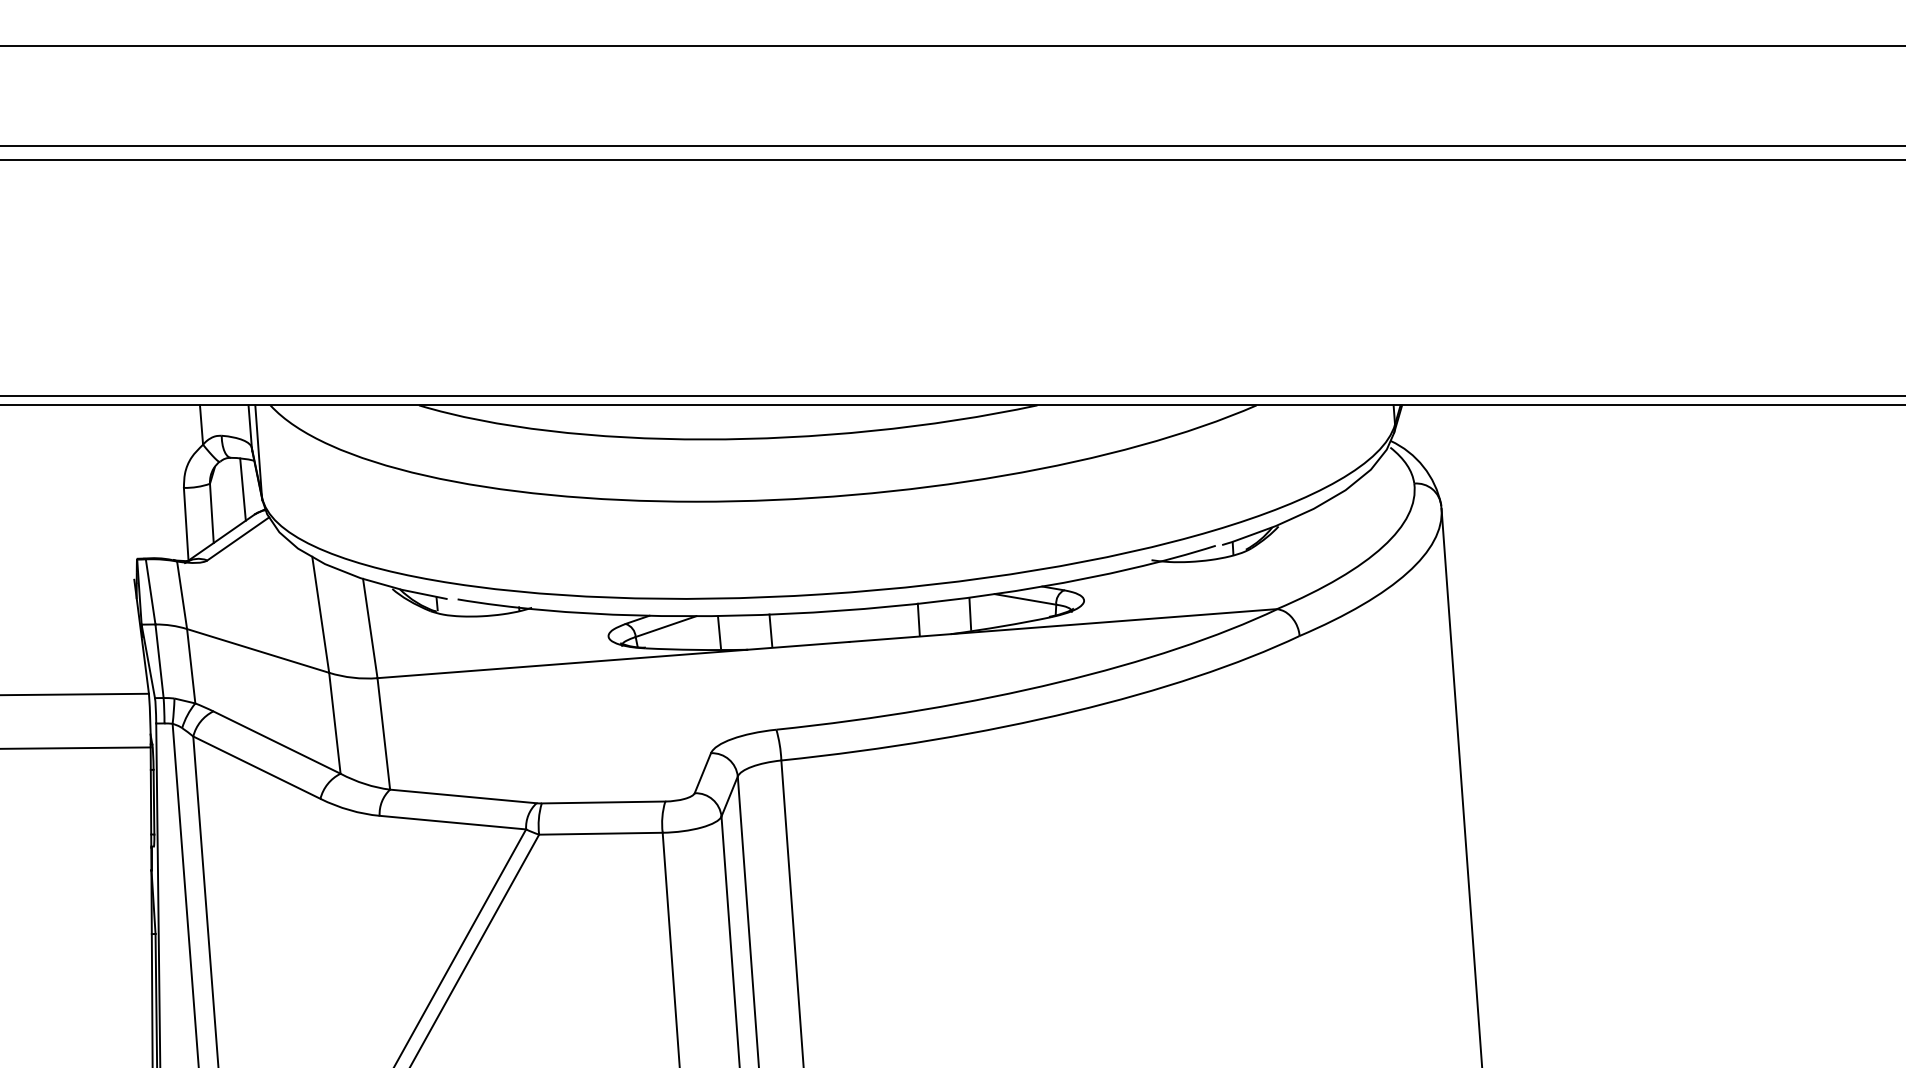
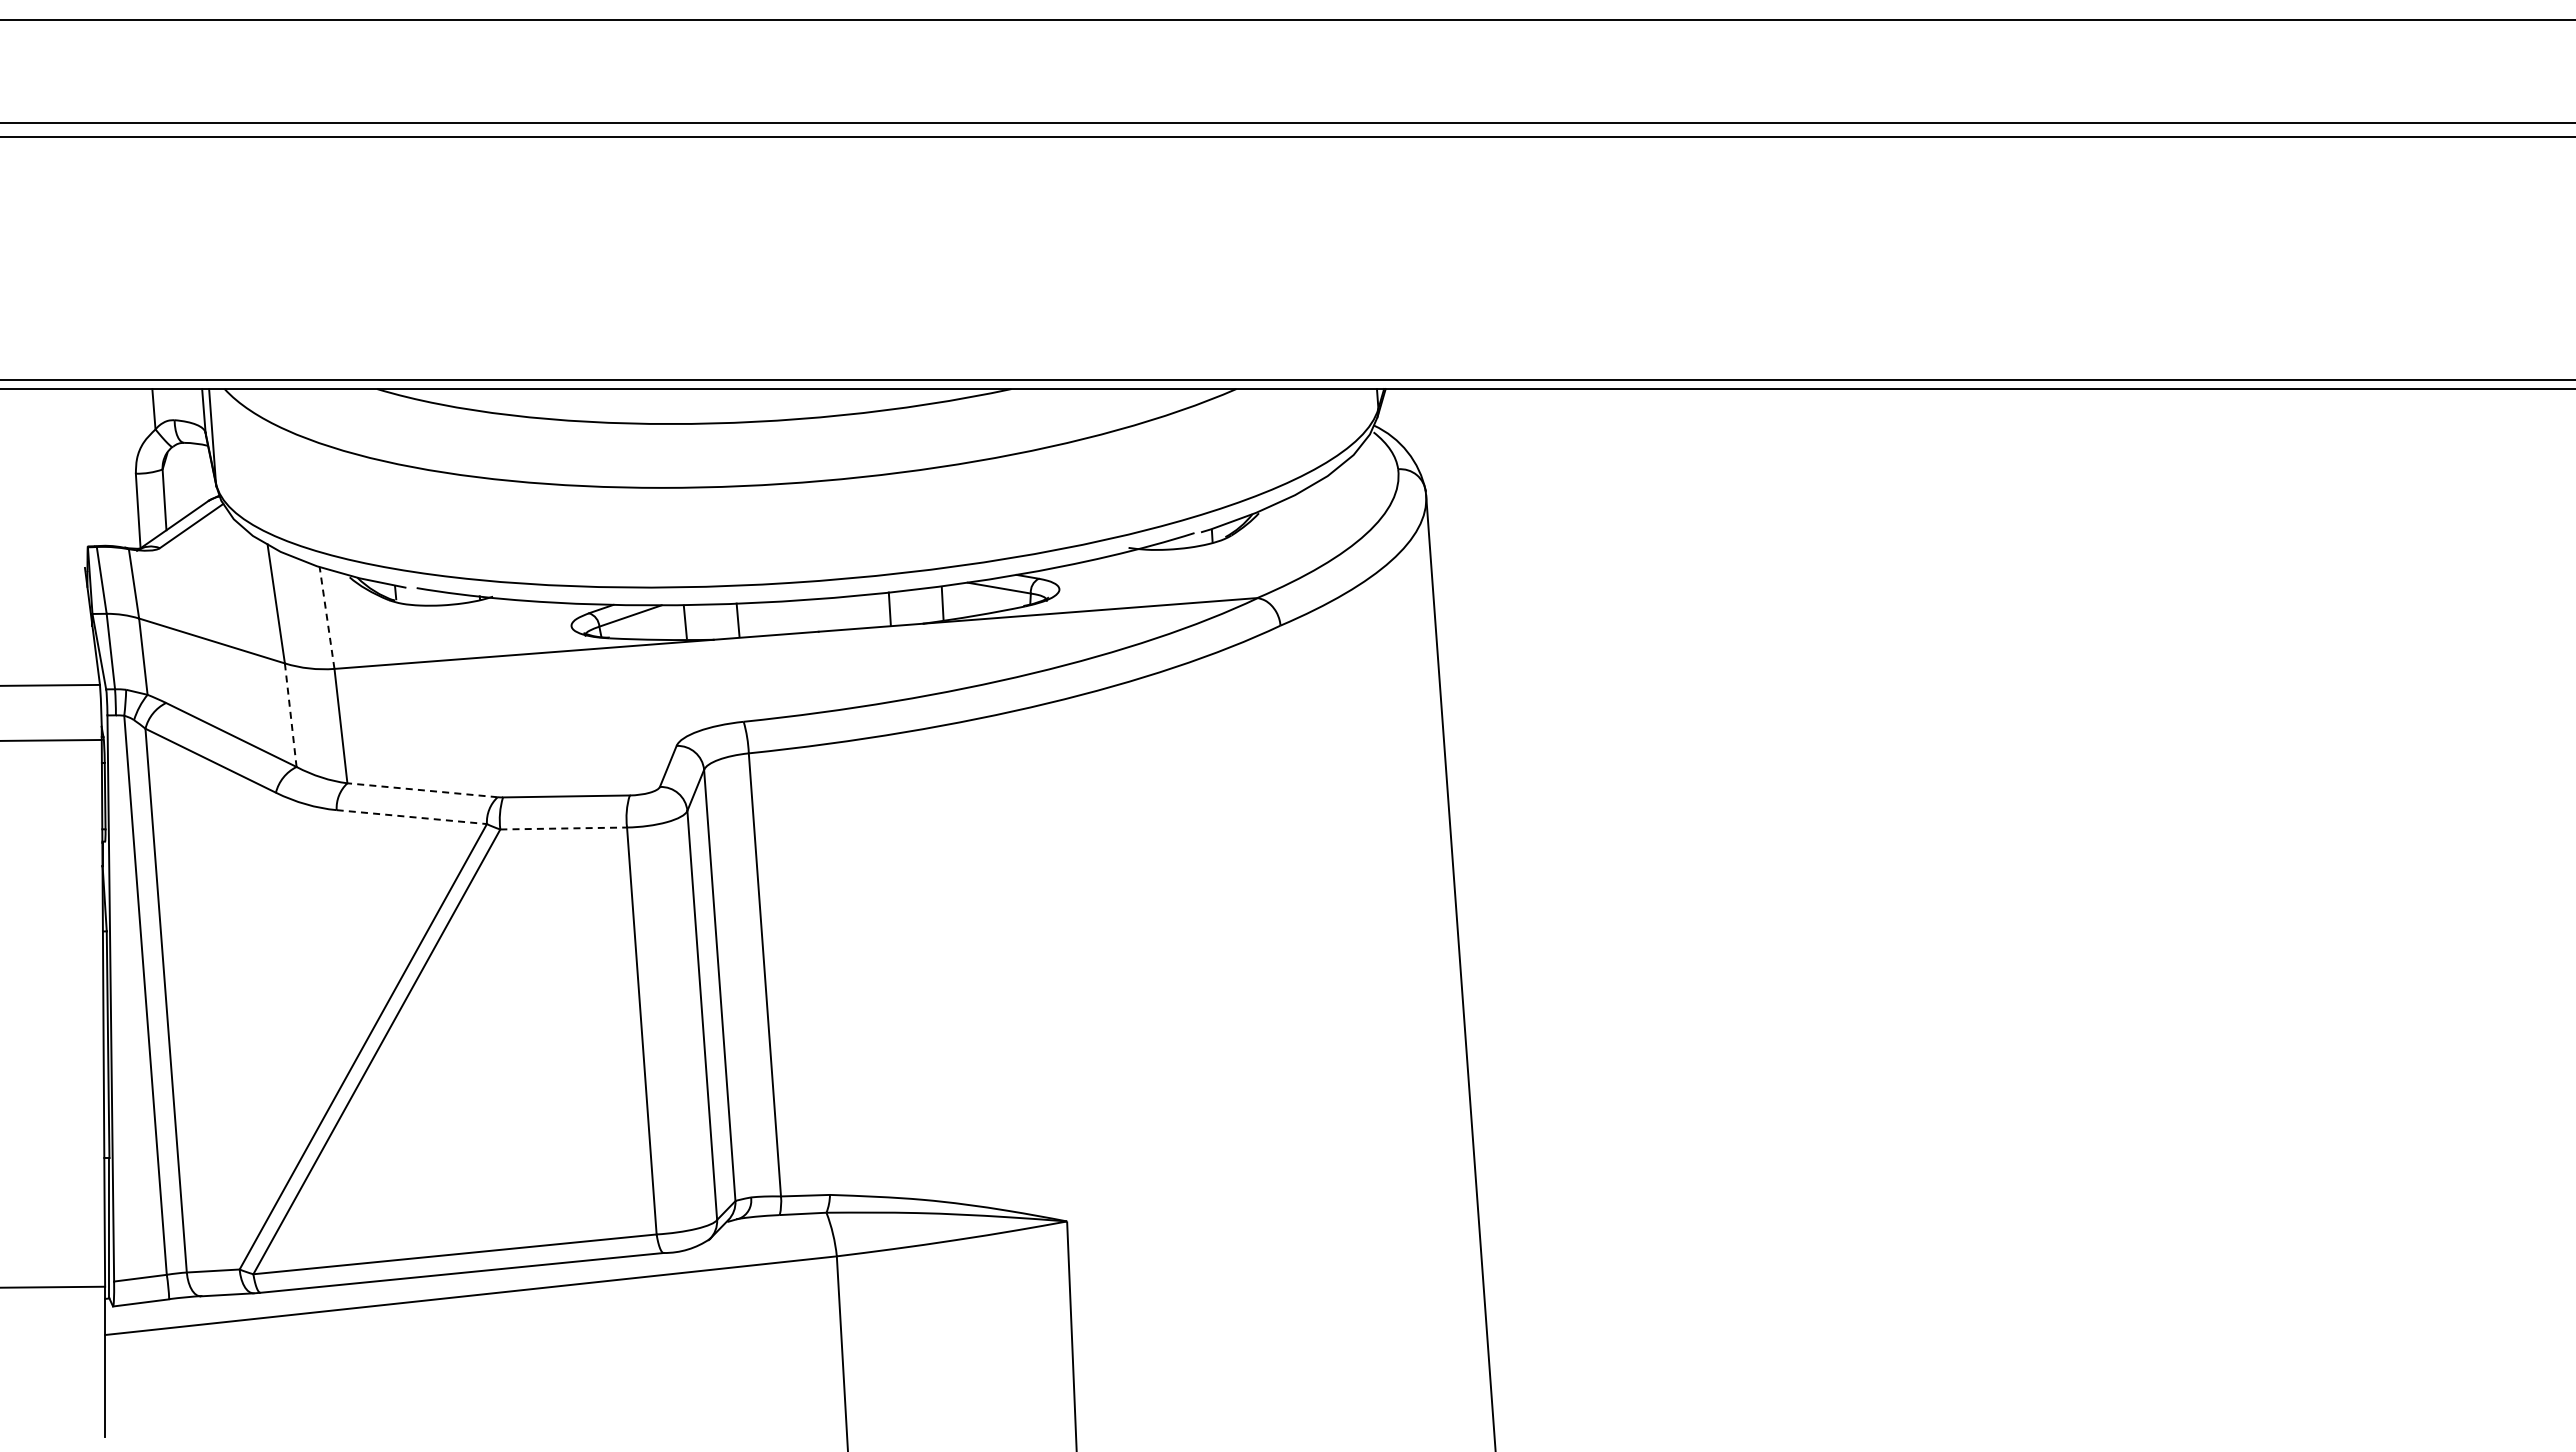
line: (243, 489) -> (196, 475), removed
line: (370, 628) -> (327, 617), solid -> dashed
line: (334, 723) -> (290, 715), solid -> dashed
line: (463, 796) -> (422, 790), solid -> dashed
line: (453, 822) -> (412, 817), solid -> dashed
line: (601, 833) -> (564, 828), solid -> dashed

